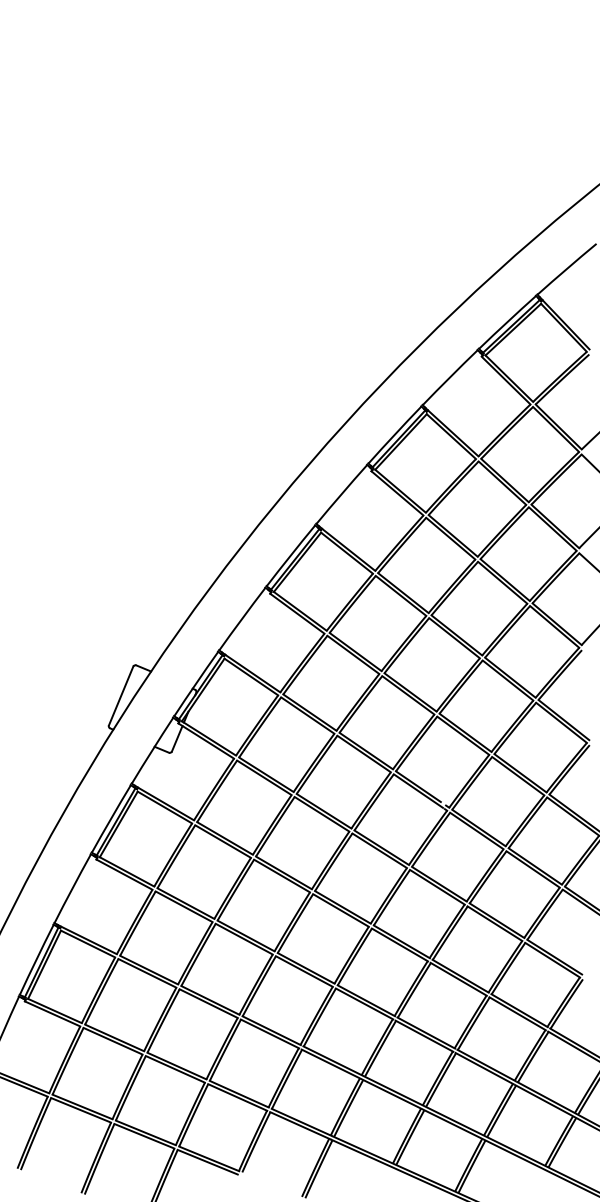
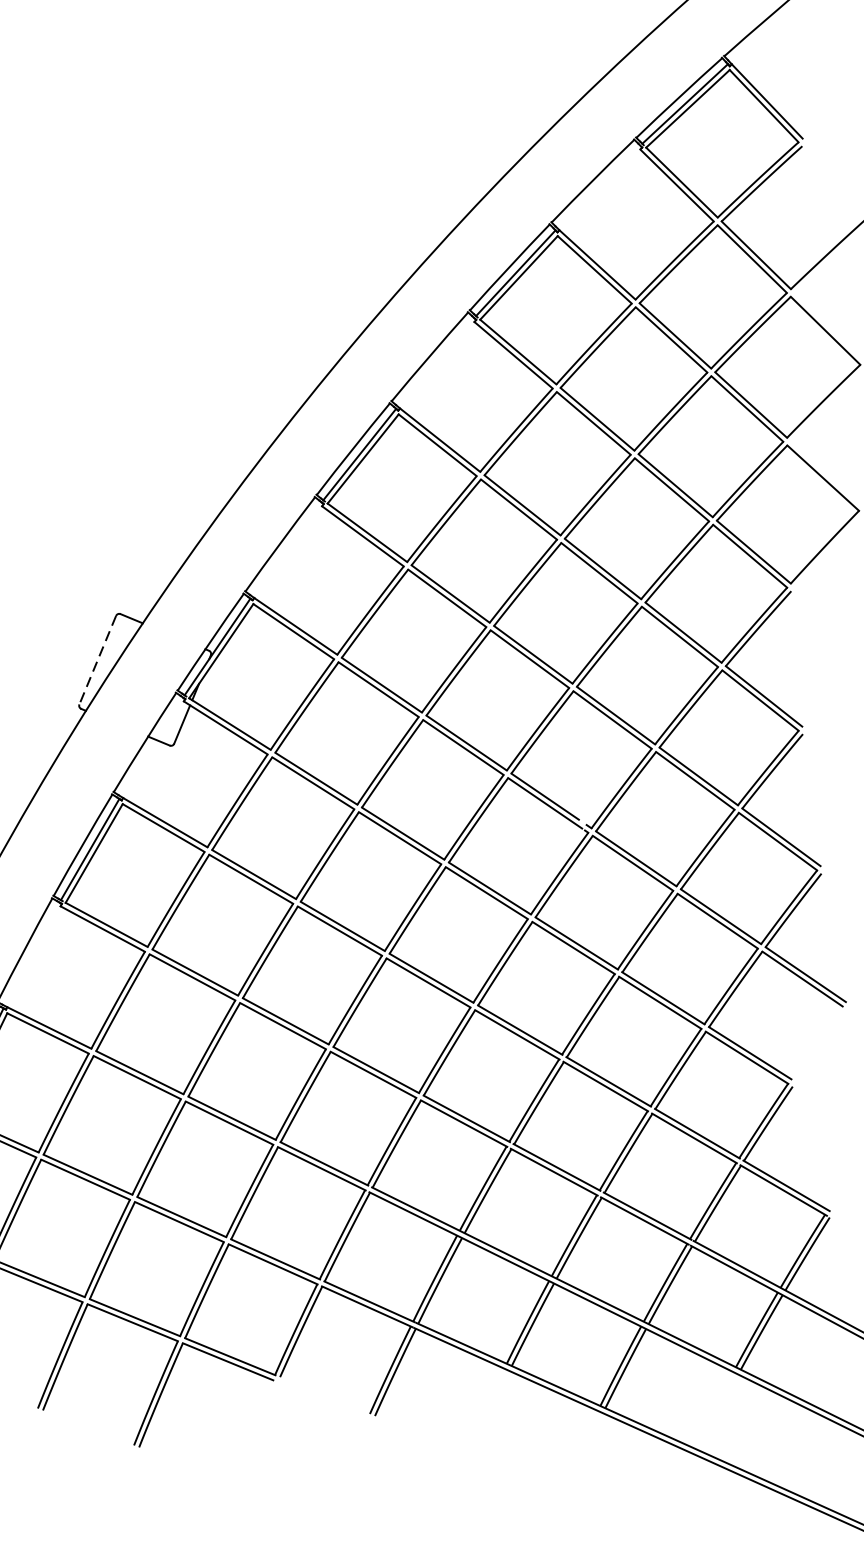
line: (121, 696) -> (98, 660), solid -> dashed

